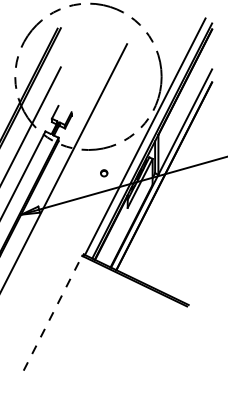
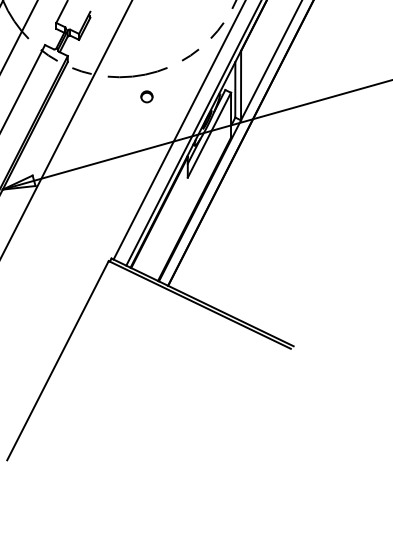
part: (104, 173) -> (147, 97), moved
line: (53, 312) -> (58, 359), dashed -> solid

